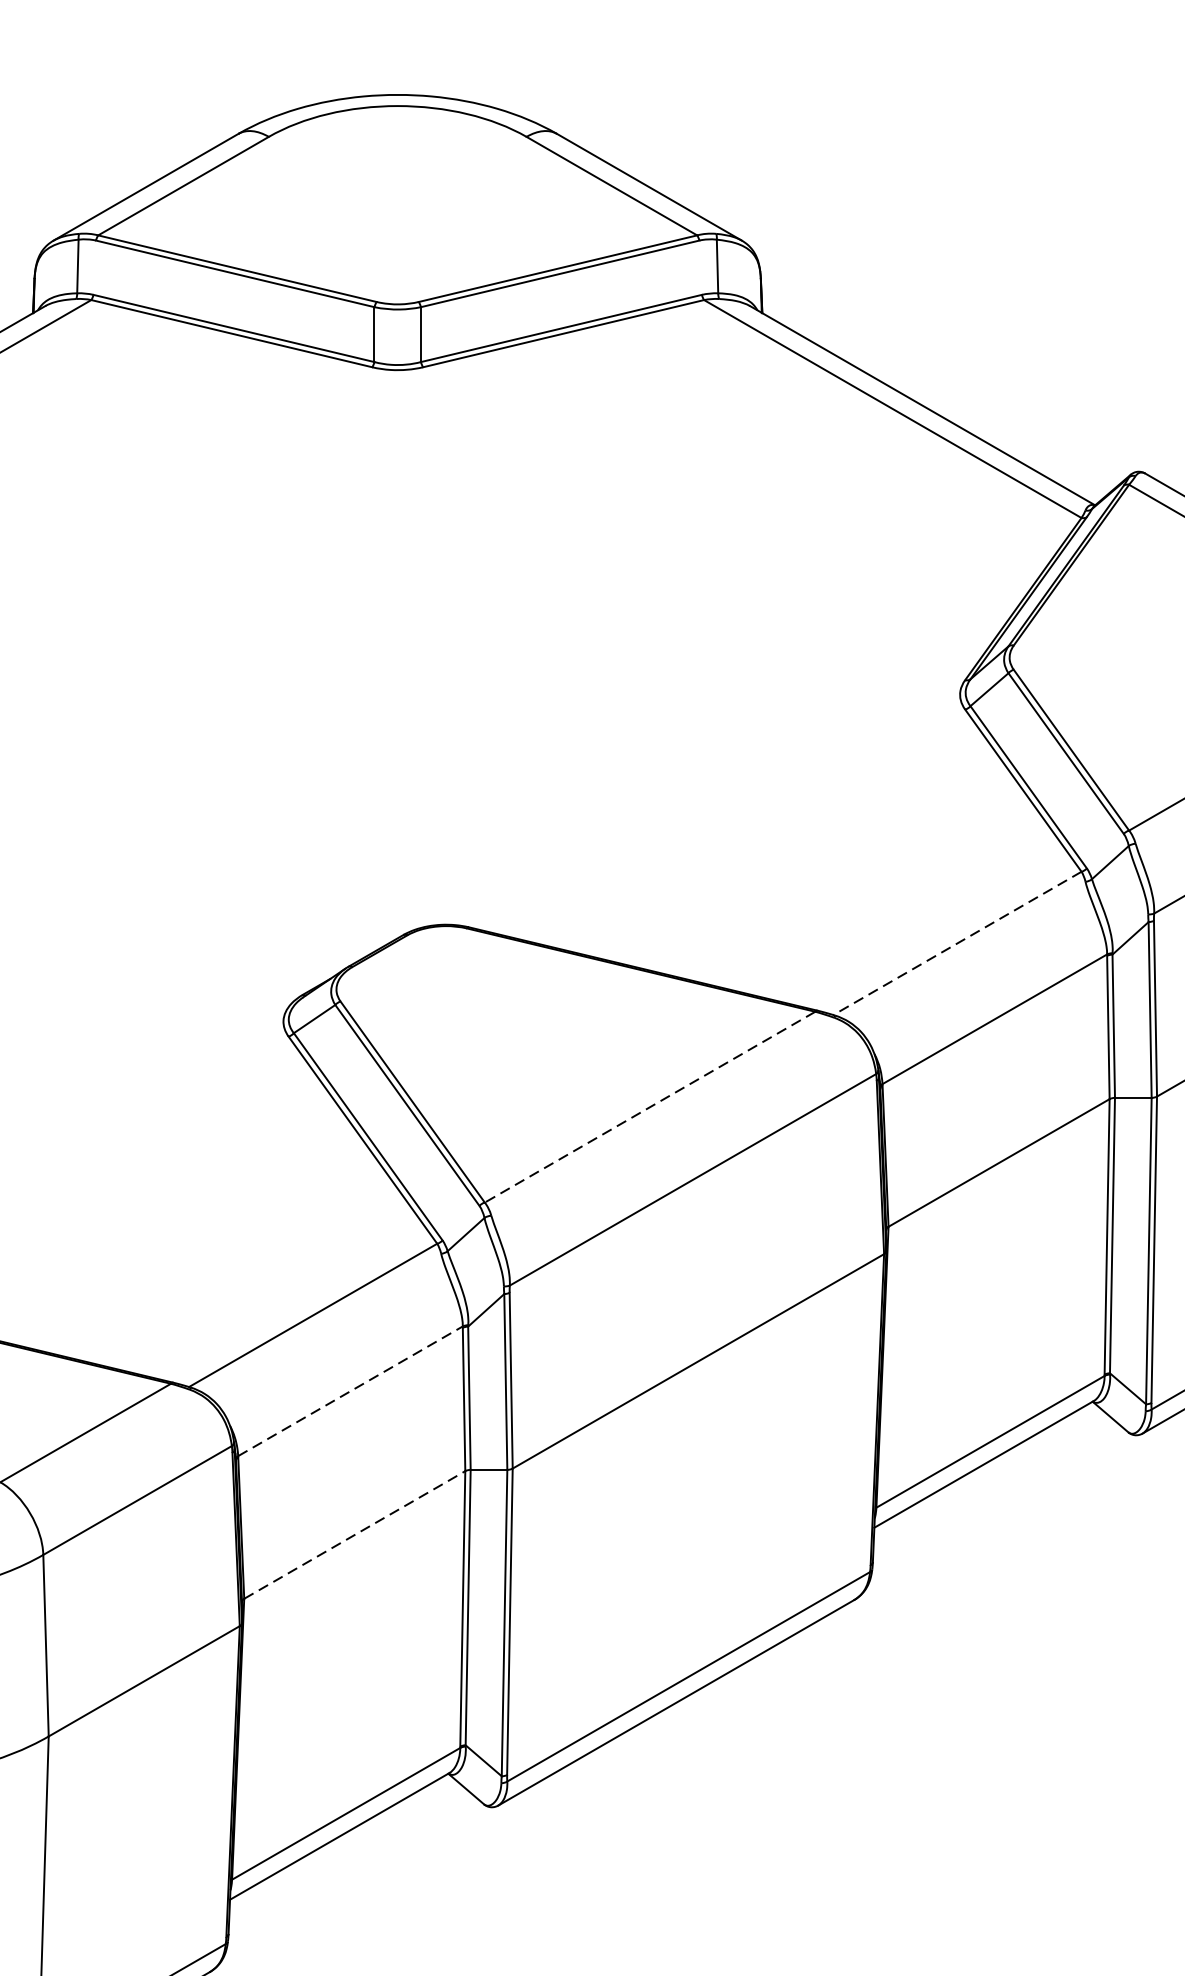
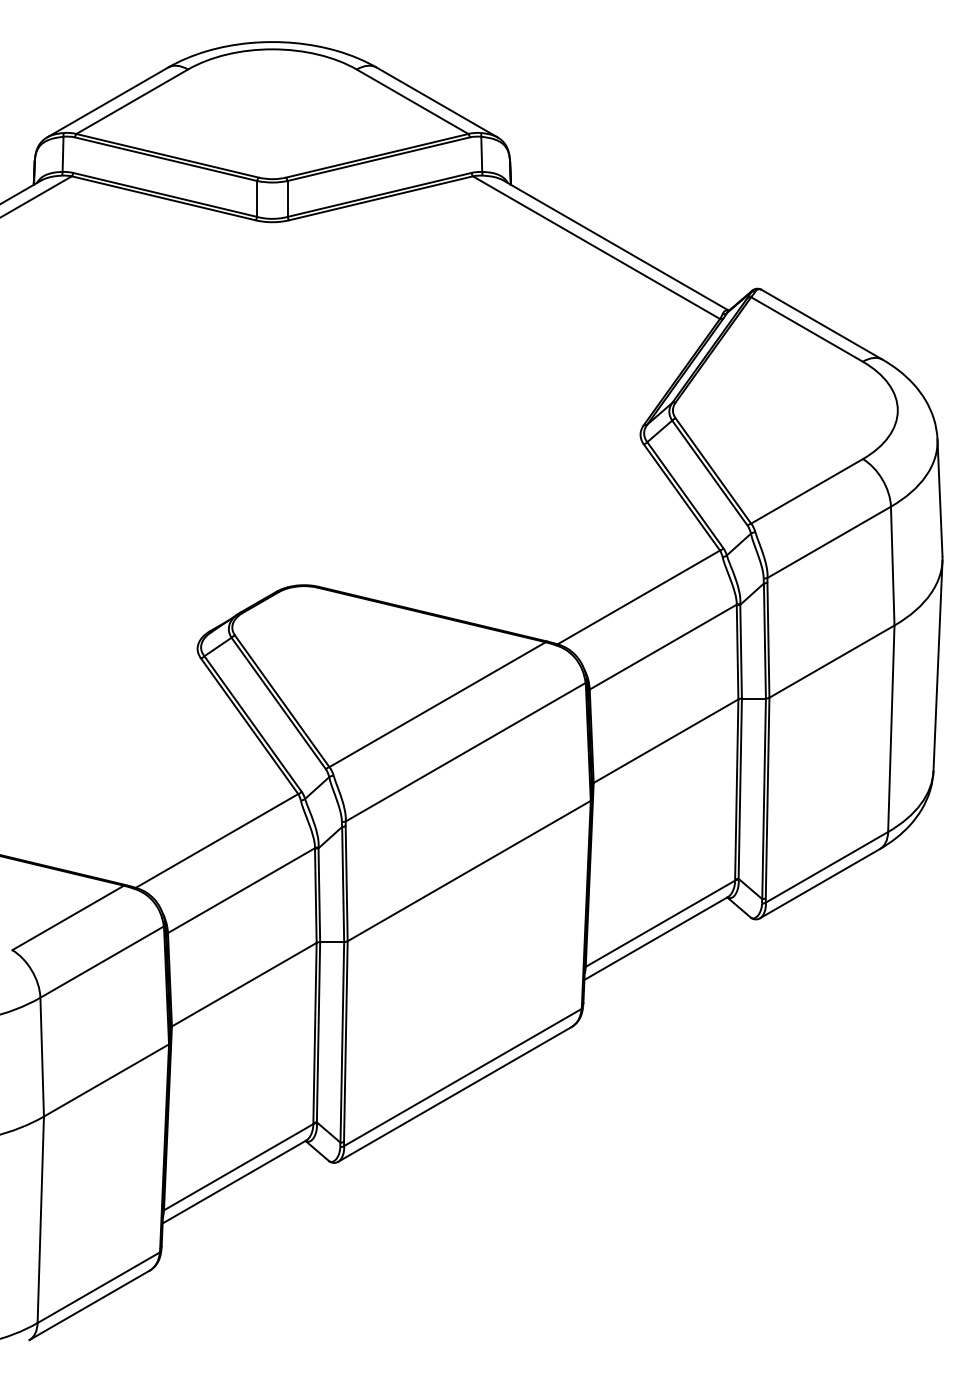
line: (956, 943) -> (638, 597), dashed -> solid
line: (649, 1106) -> (437, 704), dashed -> solid
line: (350, 1391) -> (241, 890), dashed -> solid
line: (355, 1534) -> (244, 984), dashed -> solid

